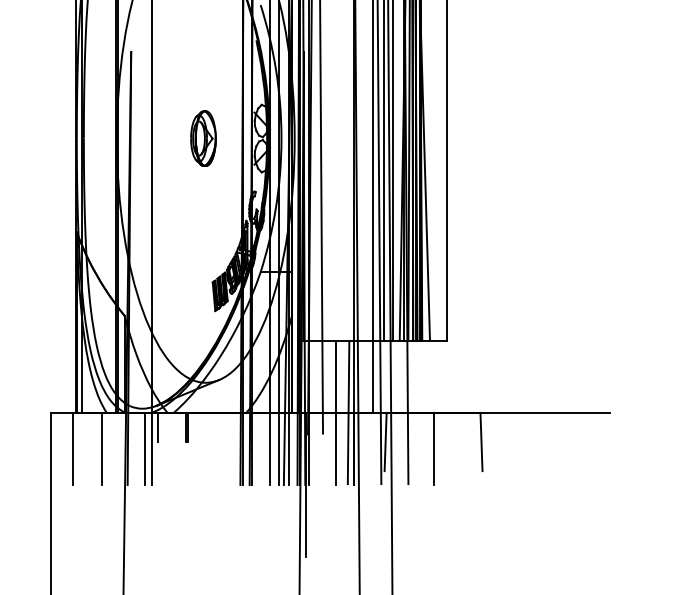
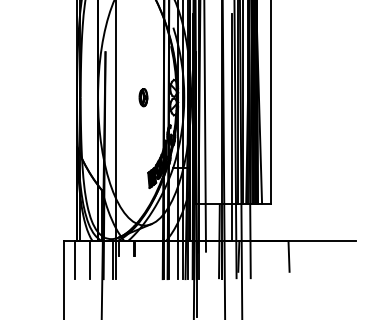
part: (203, 138) -> (143, 97), size x0.6
line: (337, 413) -> (213, 241), removed
line: (432, 449) -> (263, 260), removed

